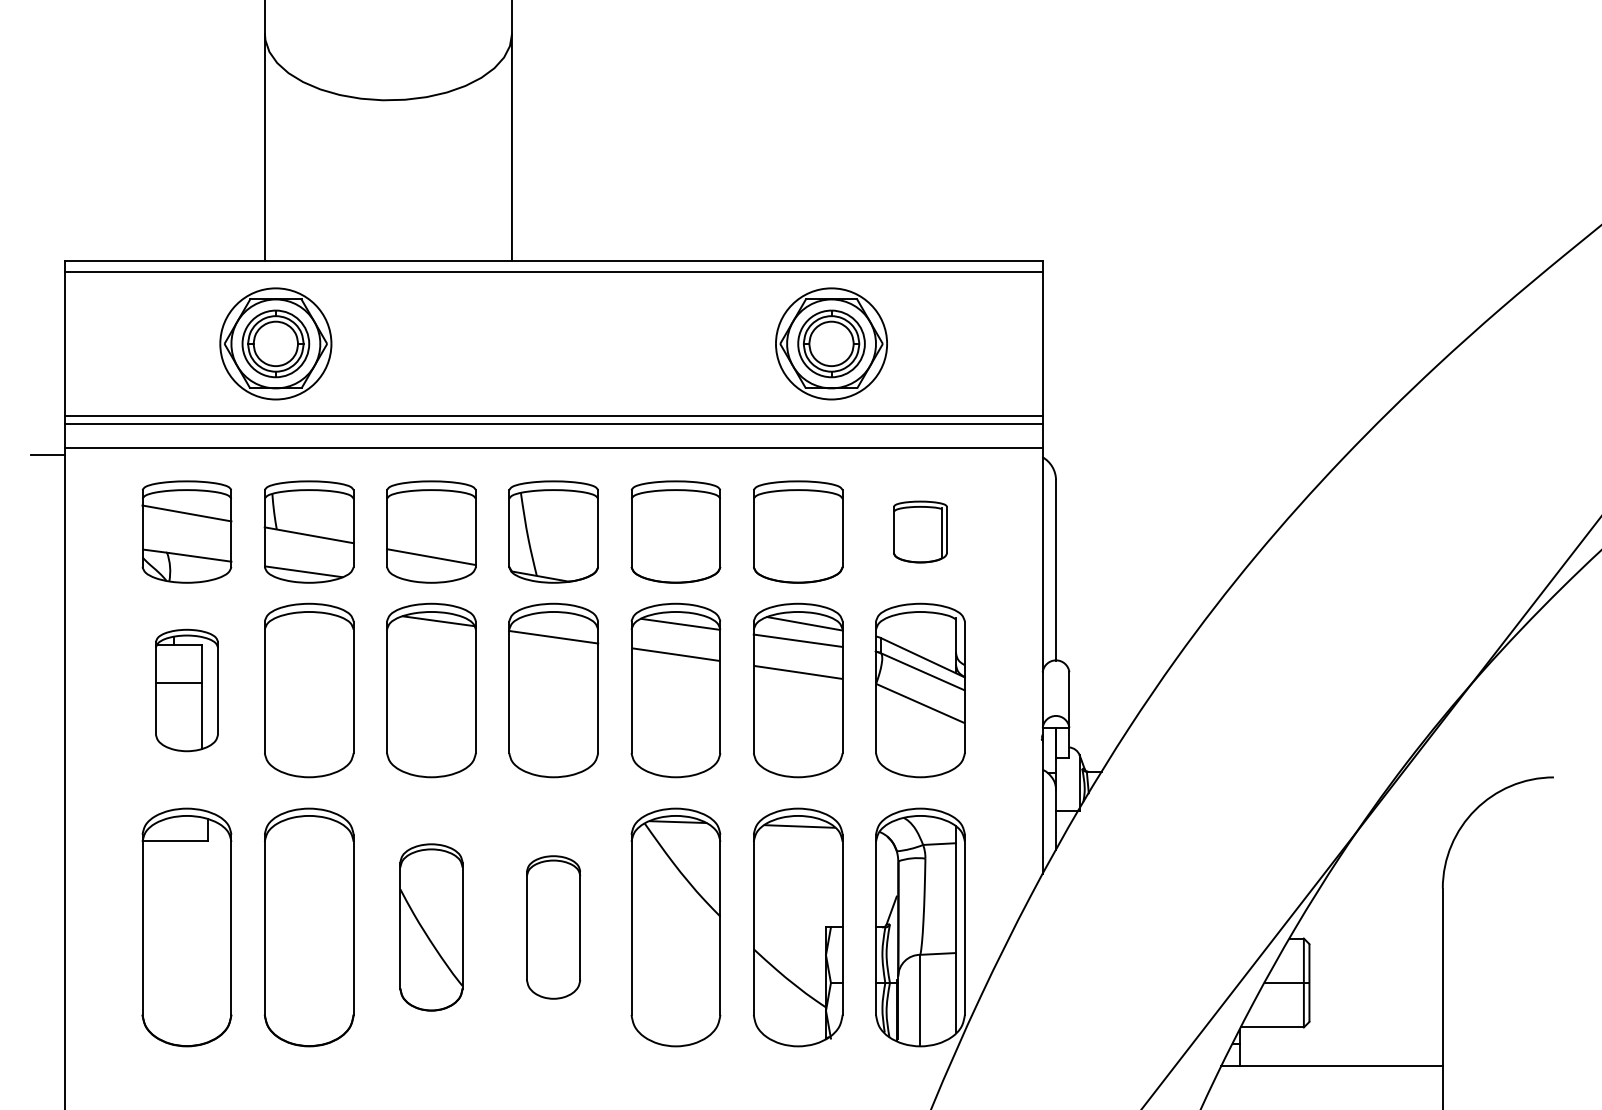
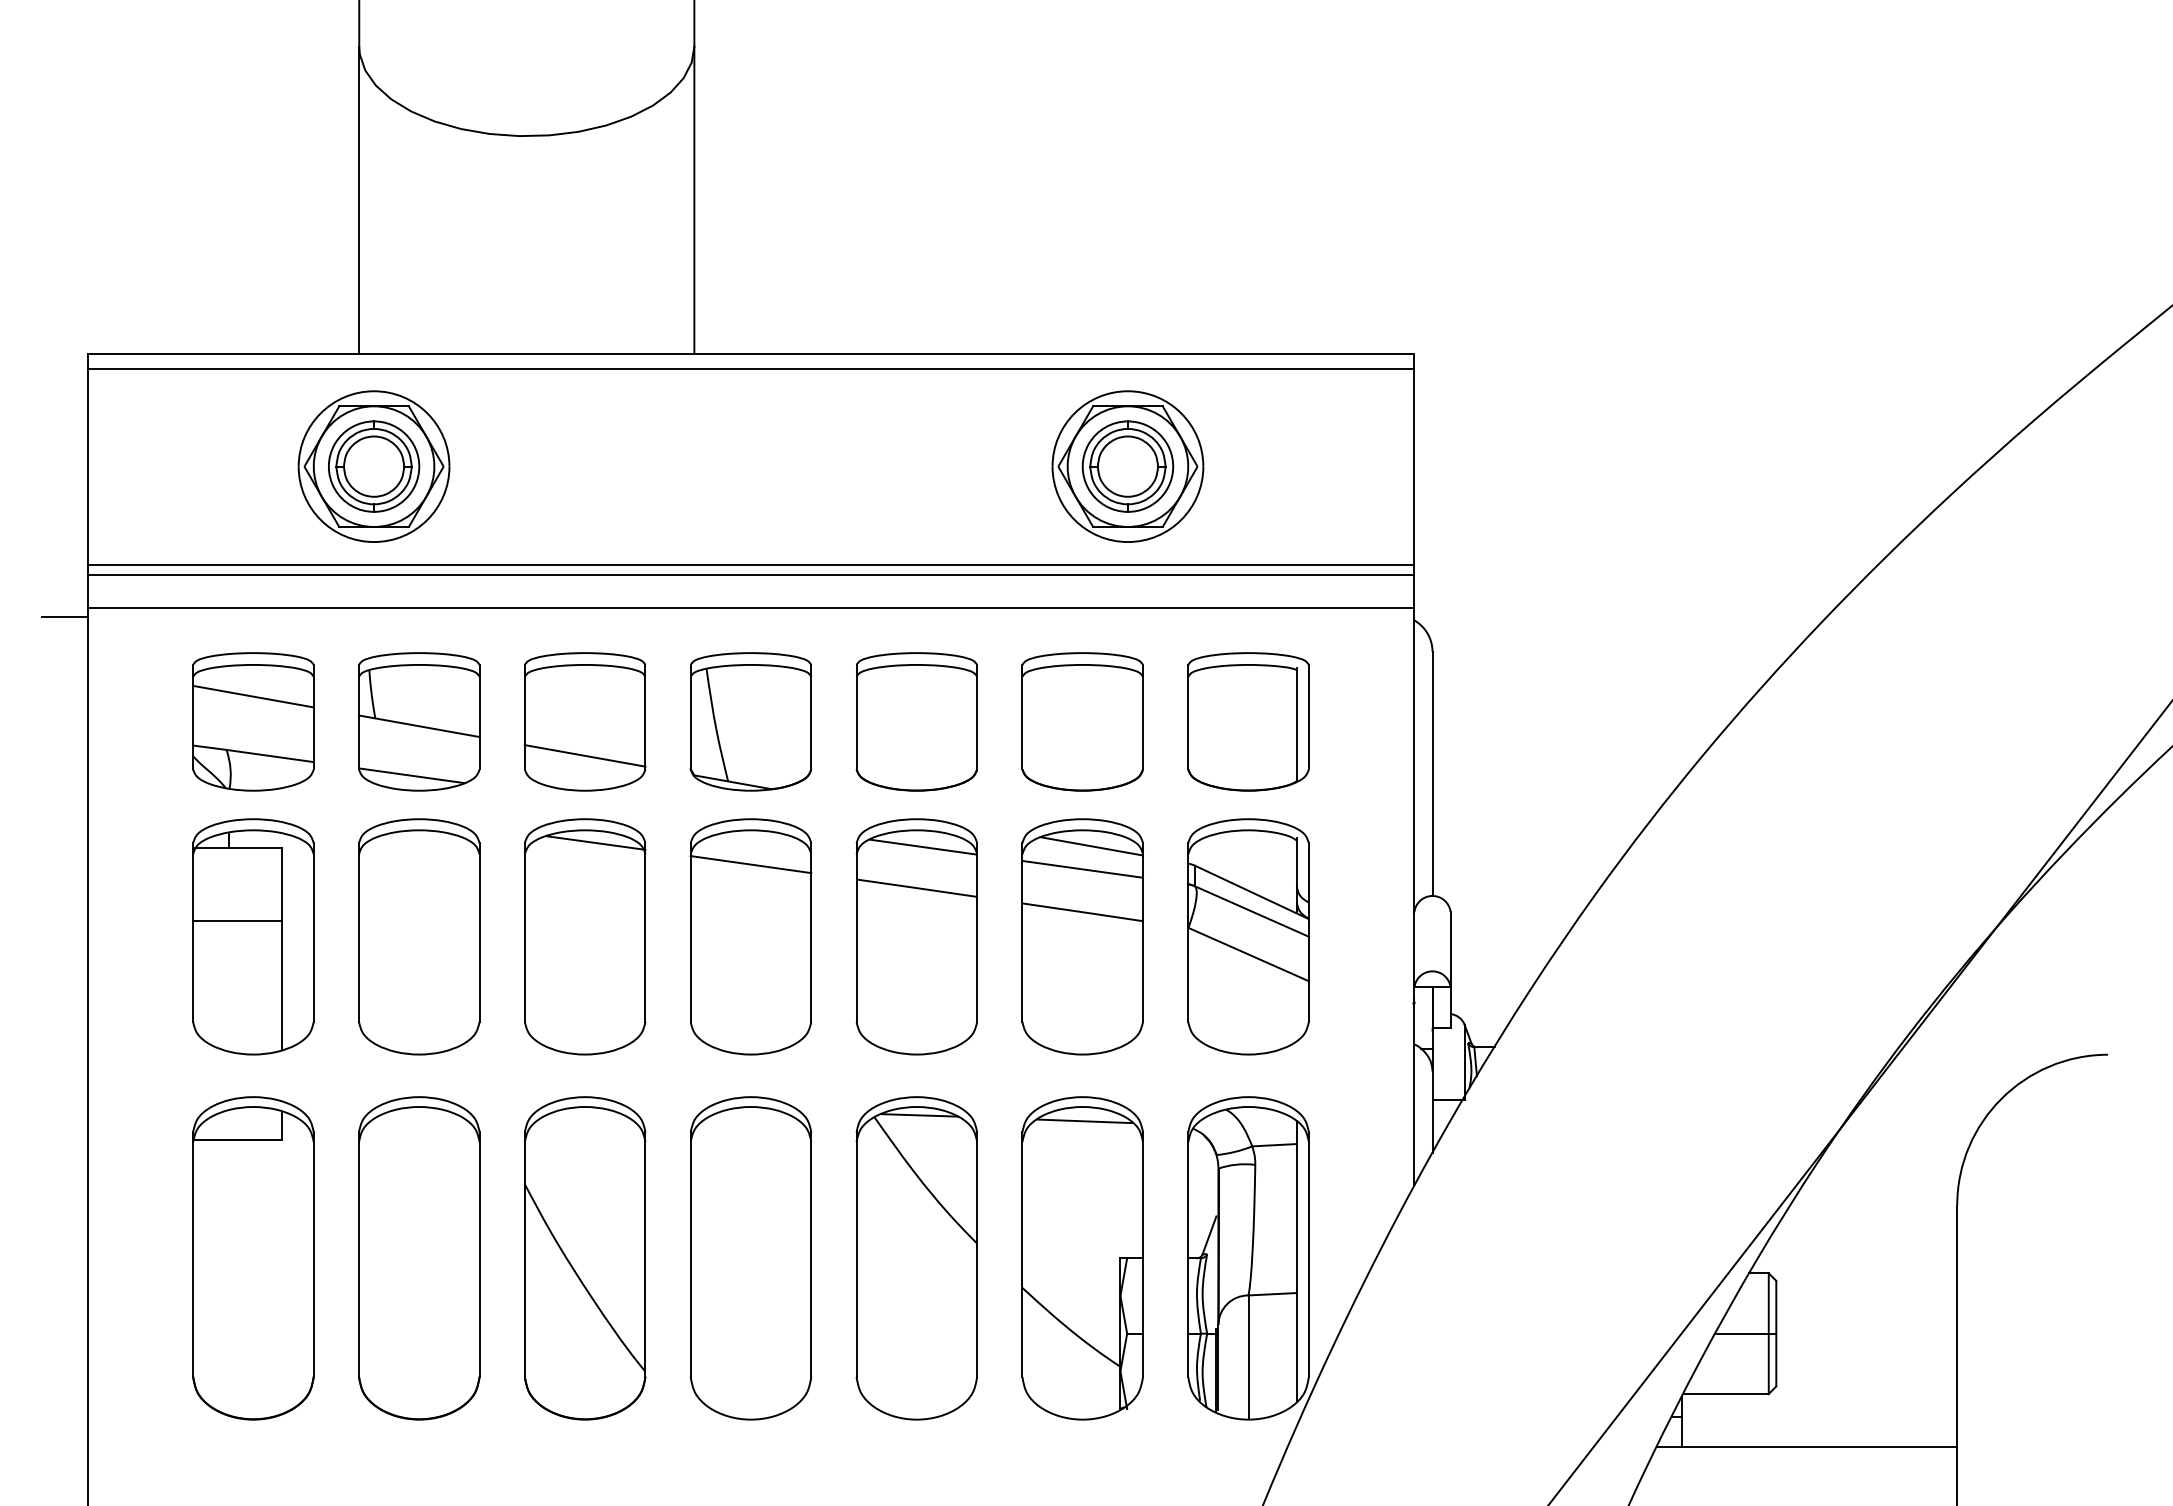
part: (920, 531) -> (1248, 721), size x1.67
part: (186, 690) -> (252, 936), size x1.43
part: (431, 927) -> (585, 1258), size x1.43
part: (553, 927) -> (750, 1258), size x1.67

